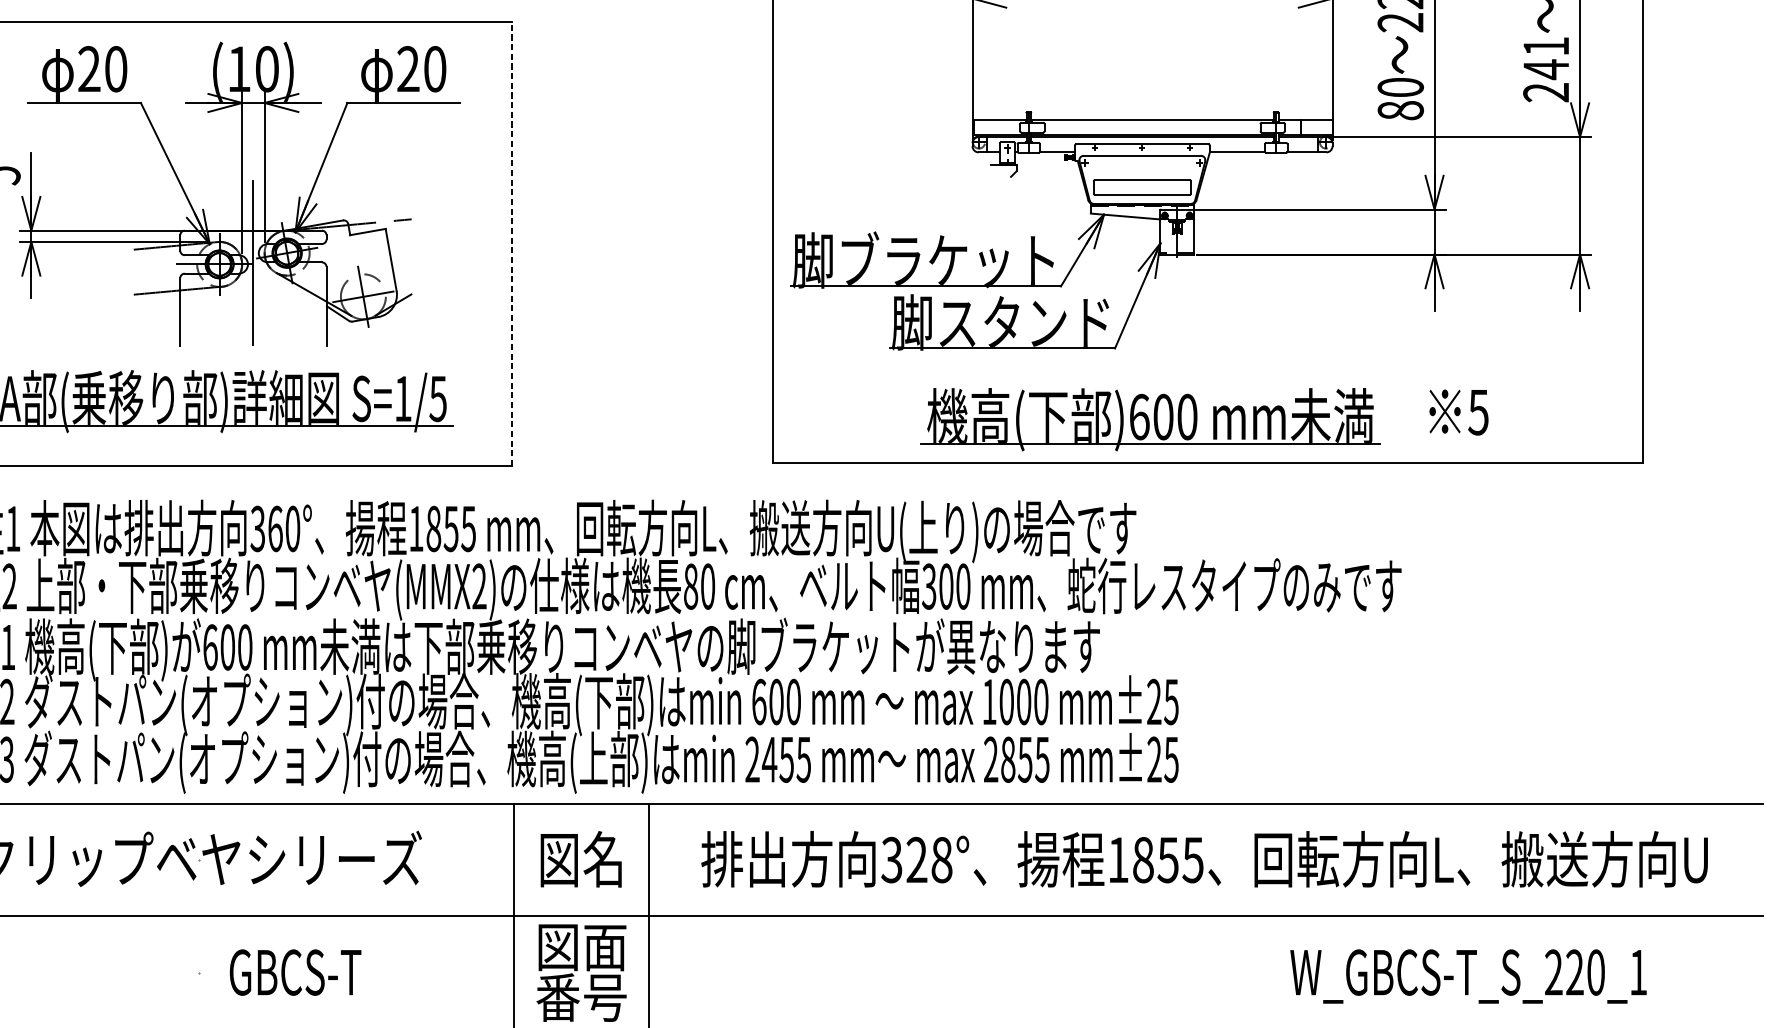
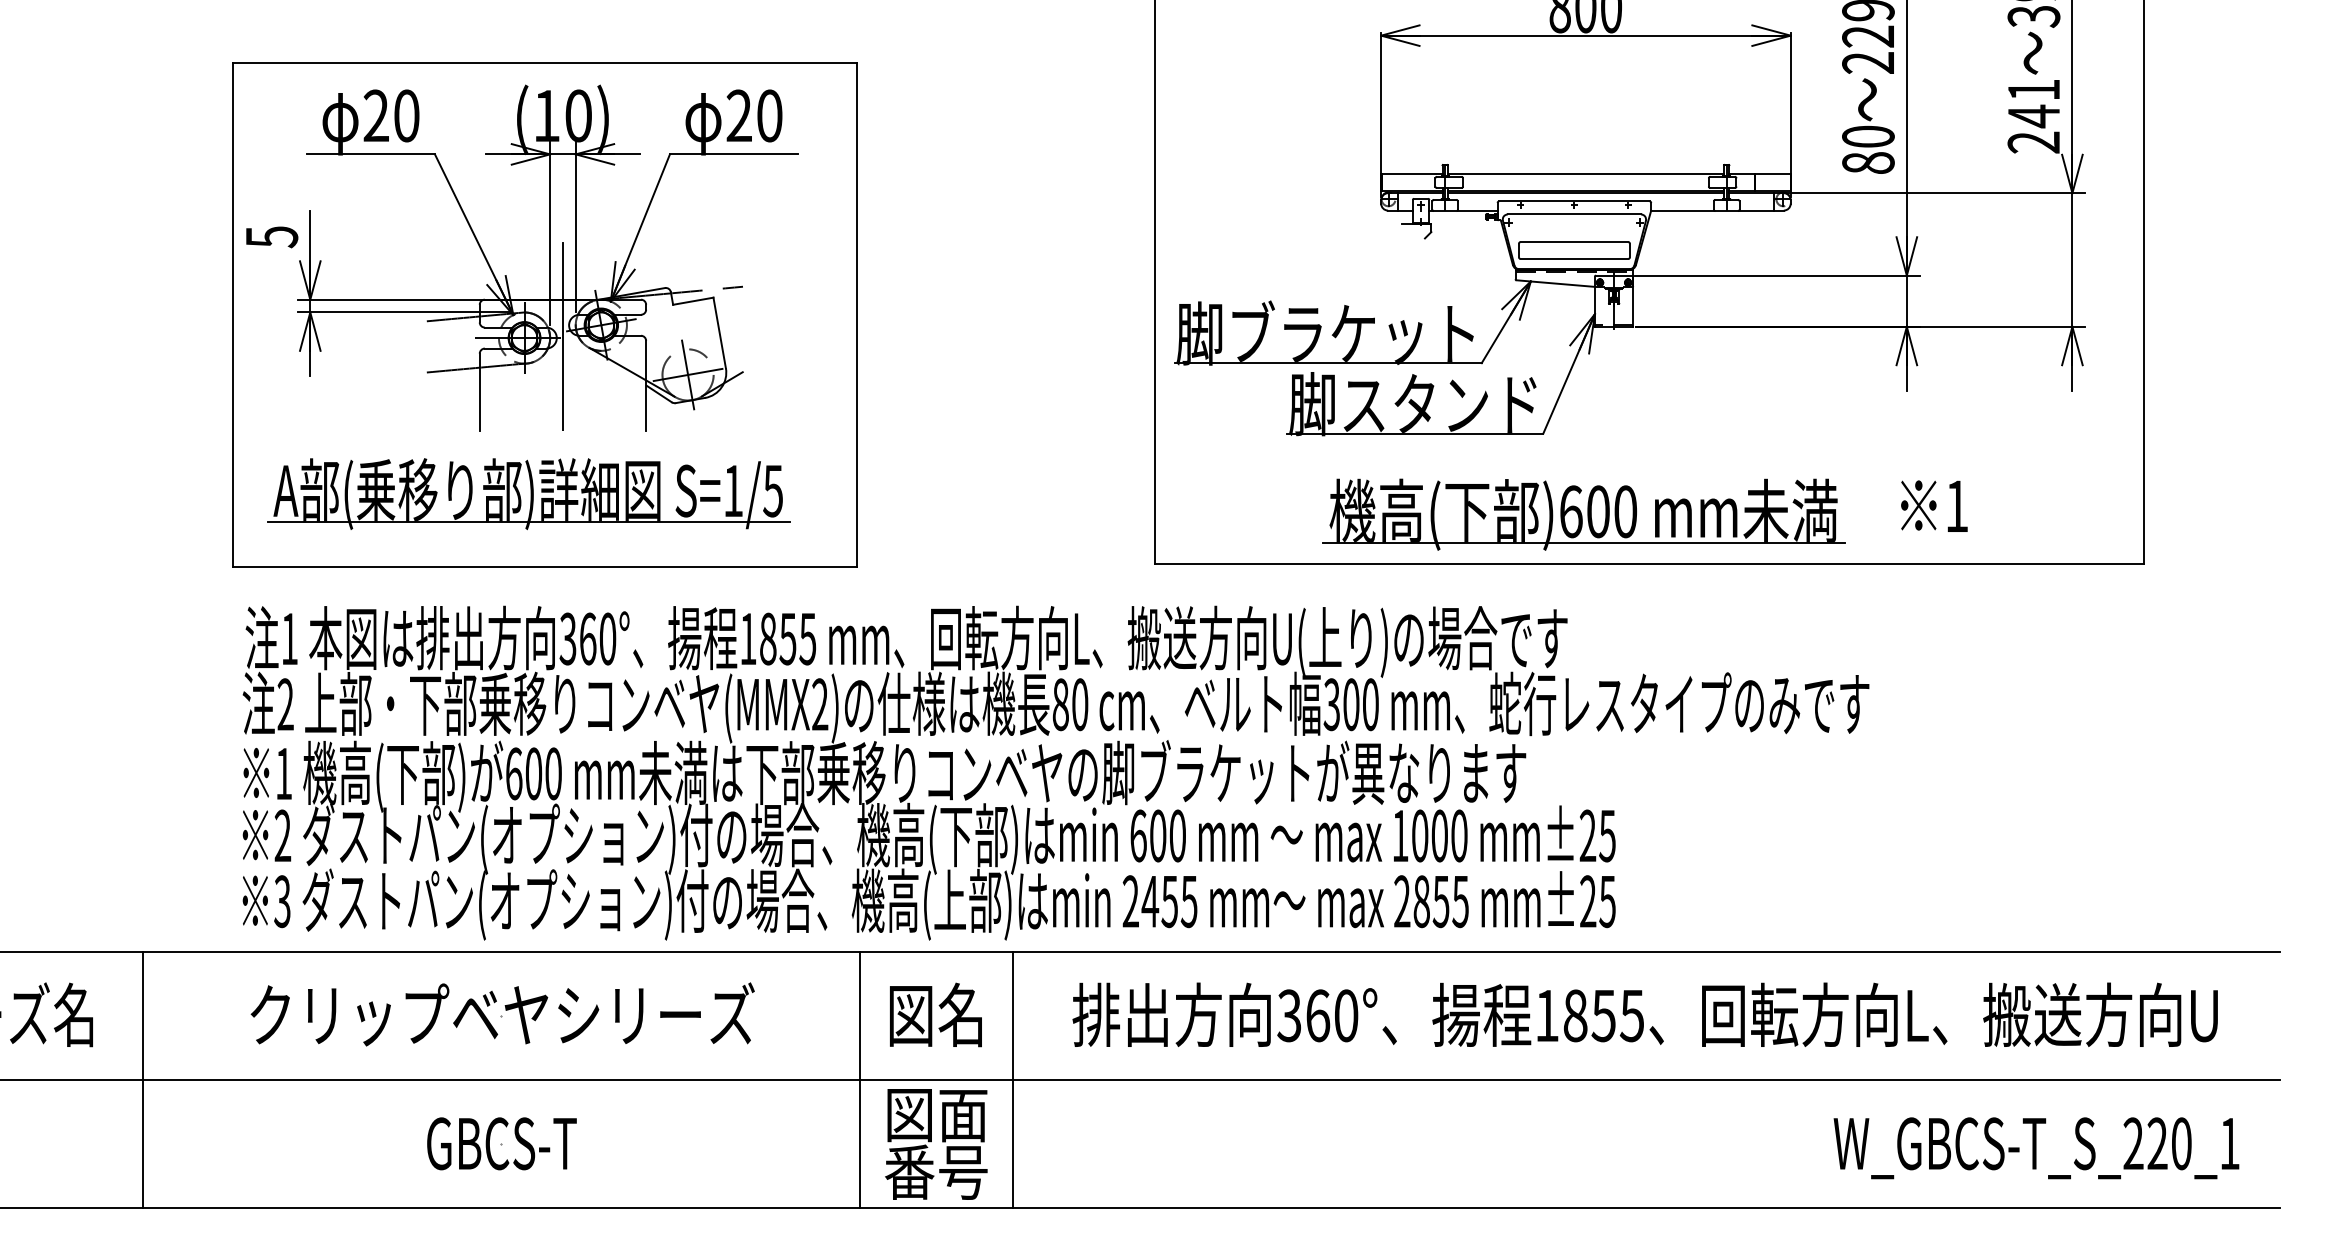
line: (511, 243) -> (856, 314), dashed -> solid
text: (1478, 412) -> (1956, 506), 5 -> 1
text: (929, 859) -> (1332, 1015), 328° -> 360°
text: (295, 972) -> (501, 1143), moved
text: (1468, 976) -> (2036, 1148), moved

